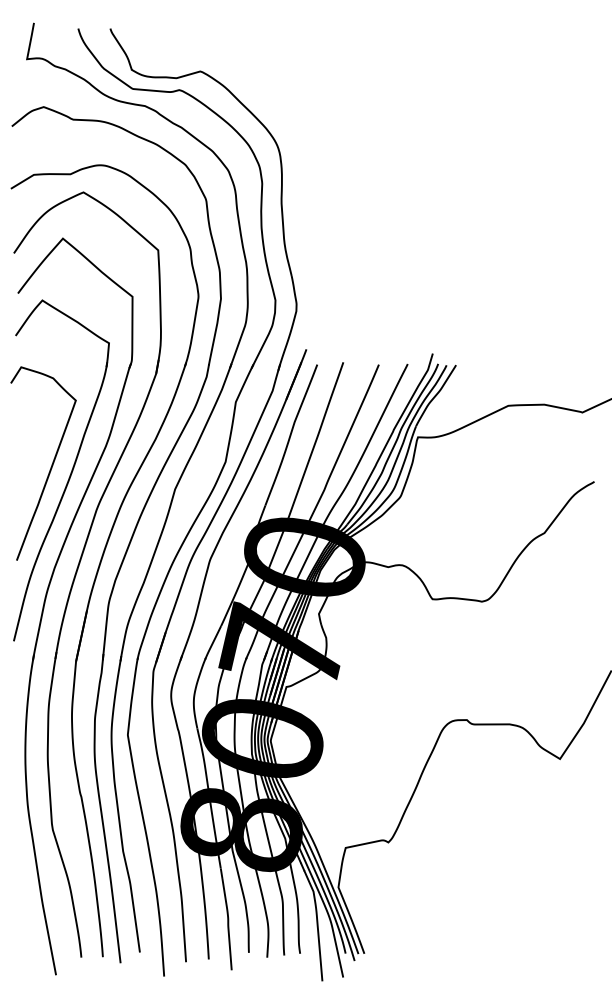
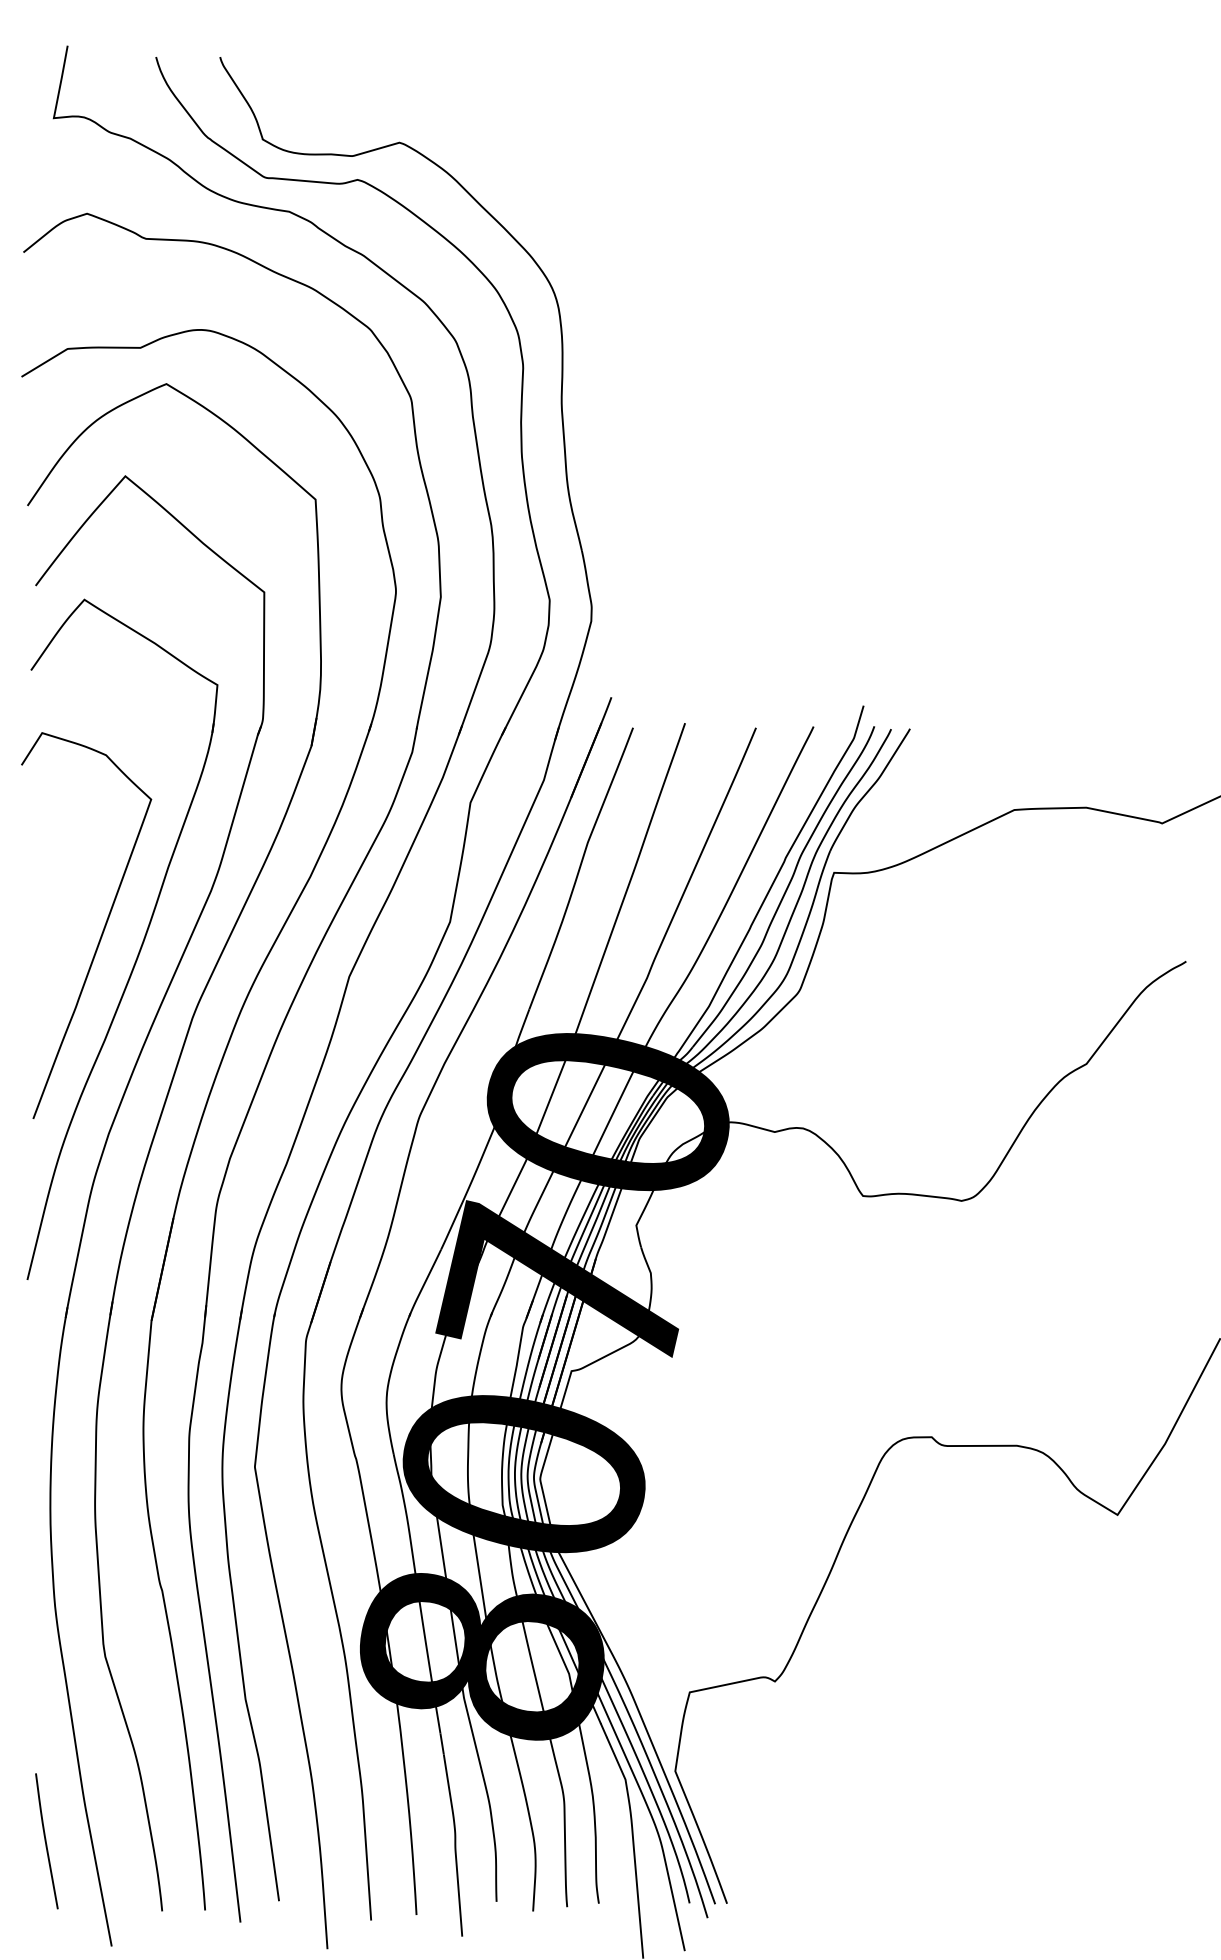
line: (23, 922) -> (46, 1841), added

